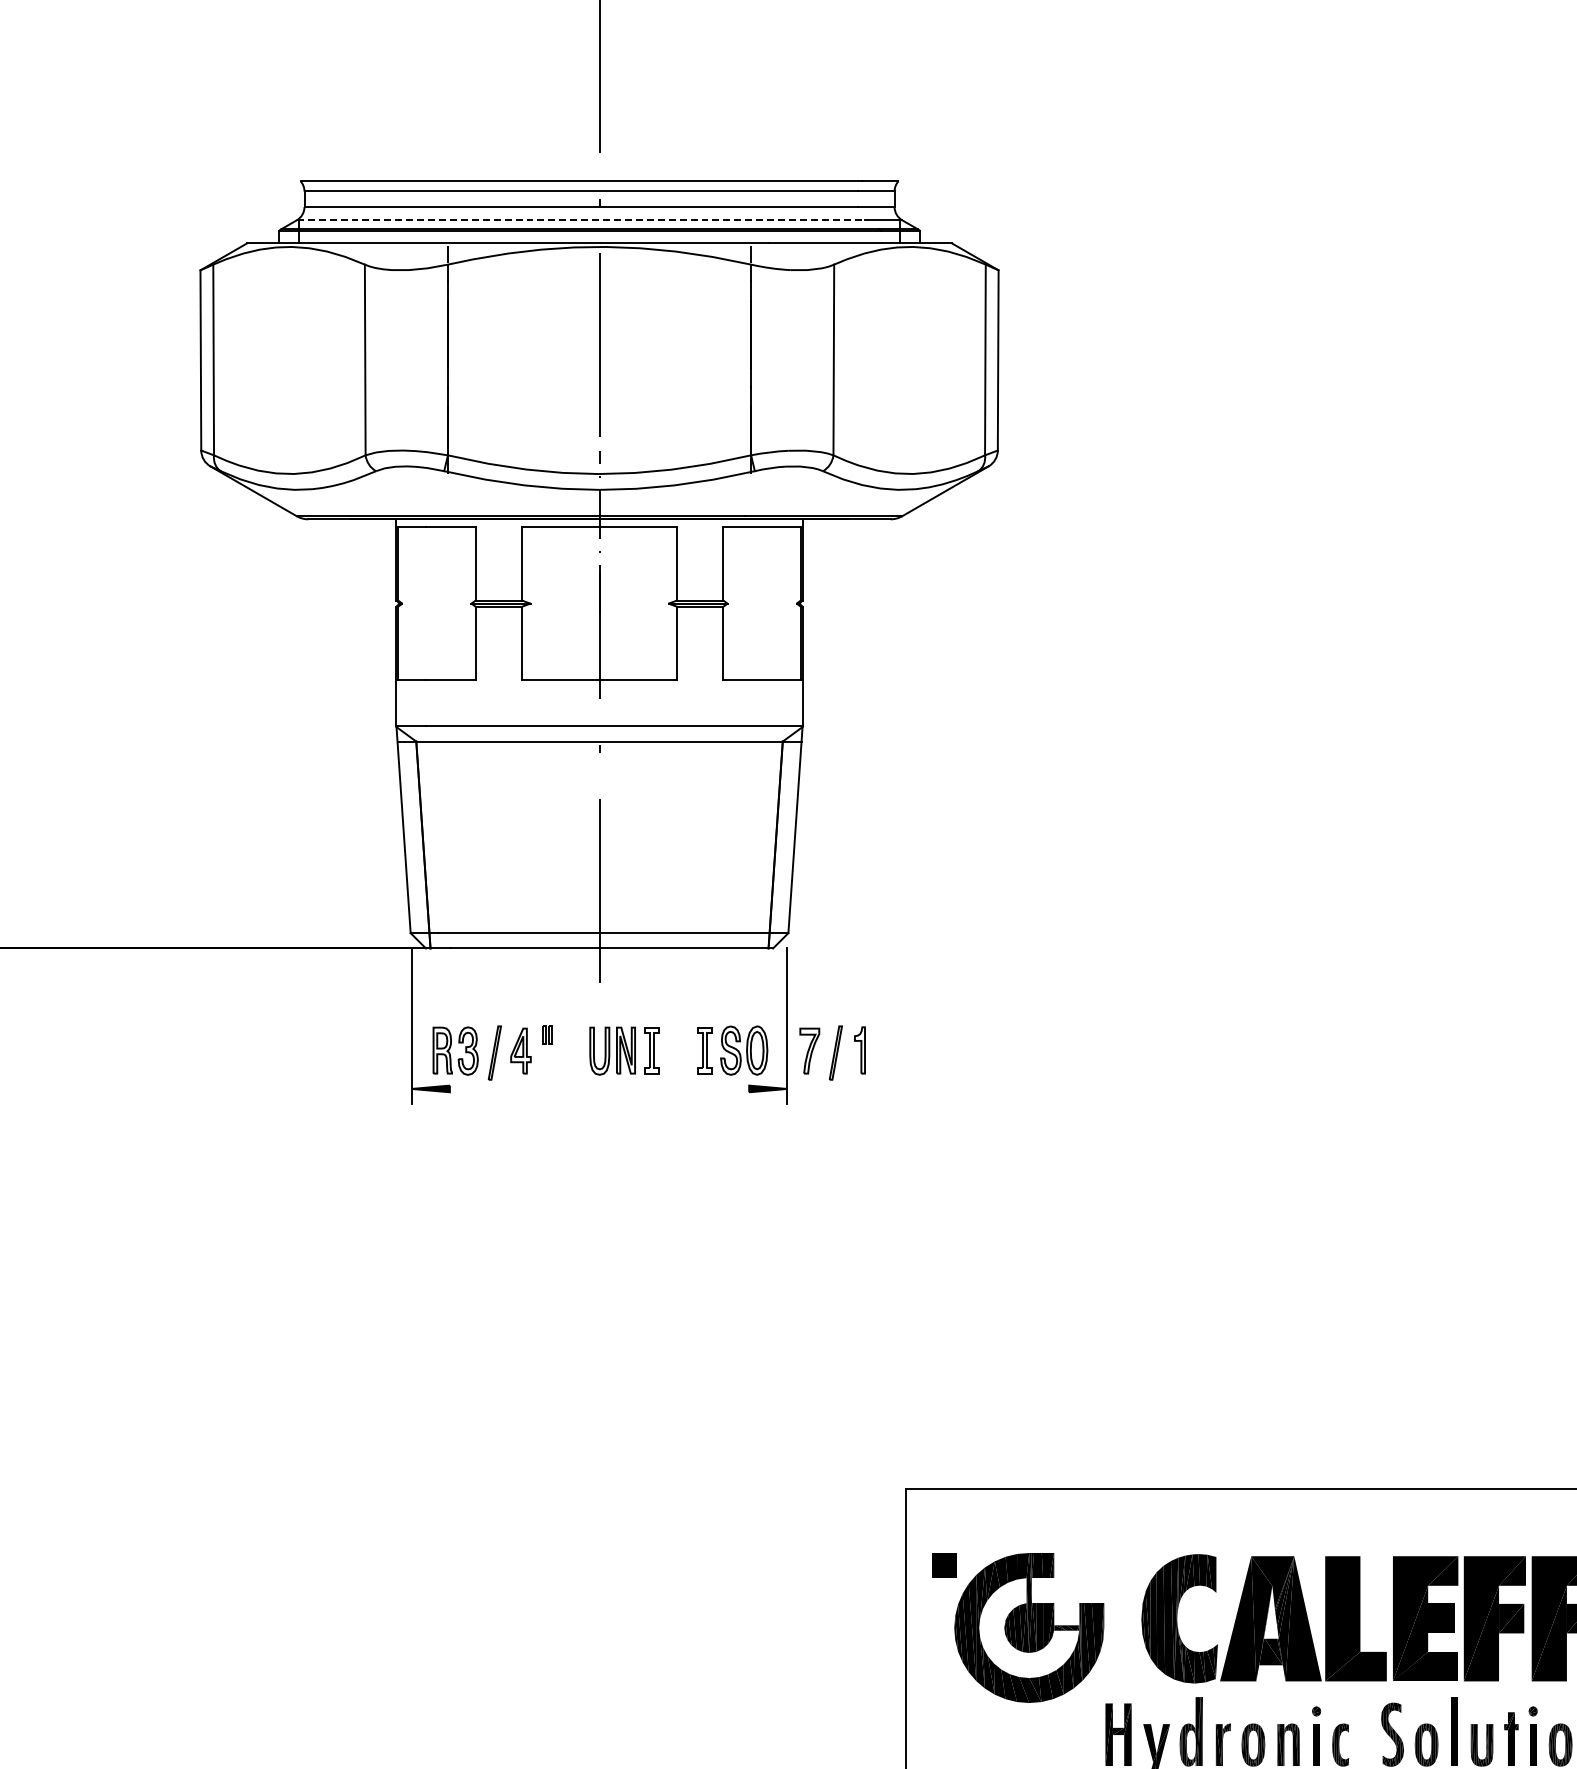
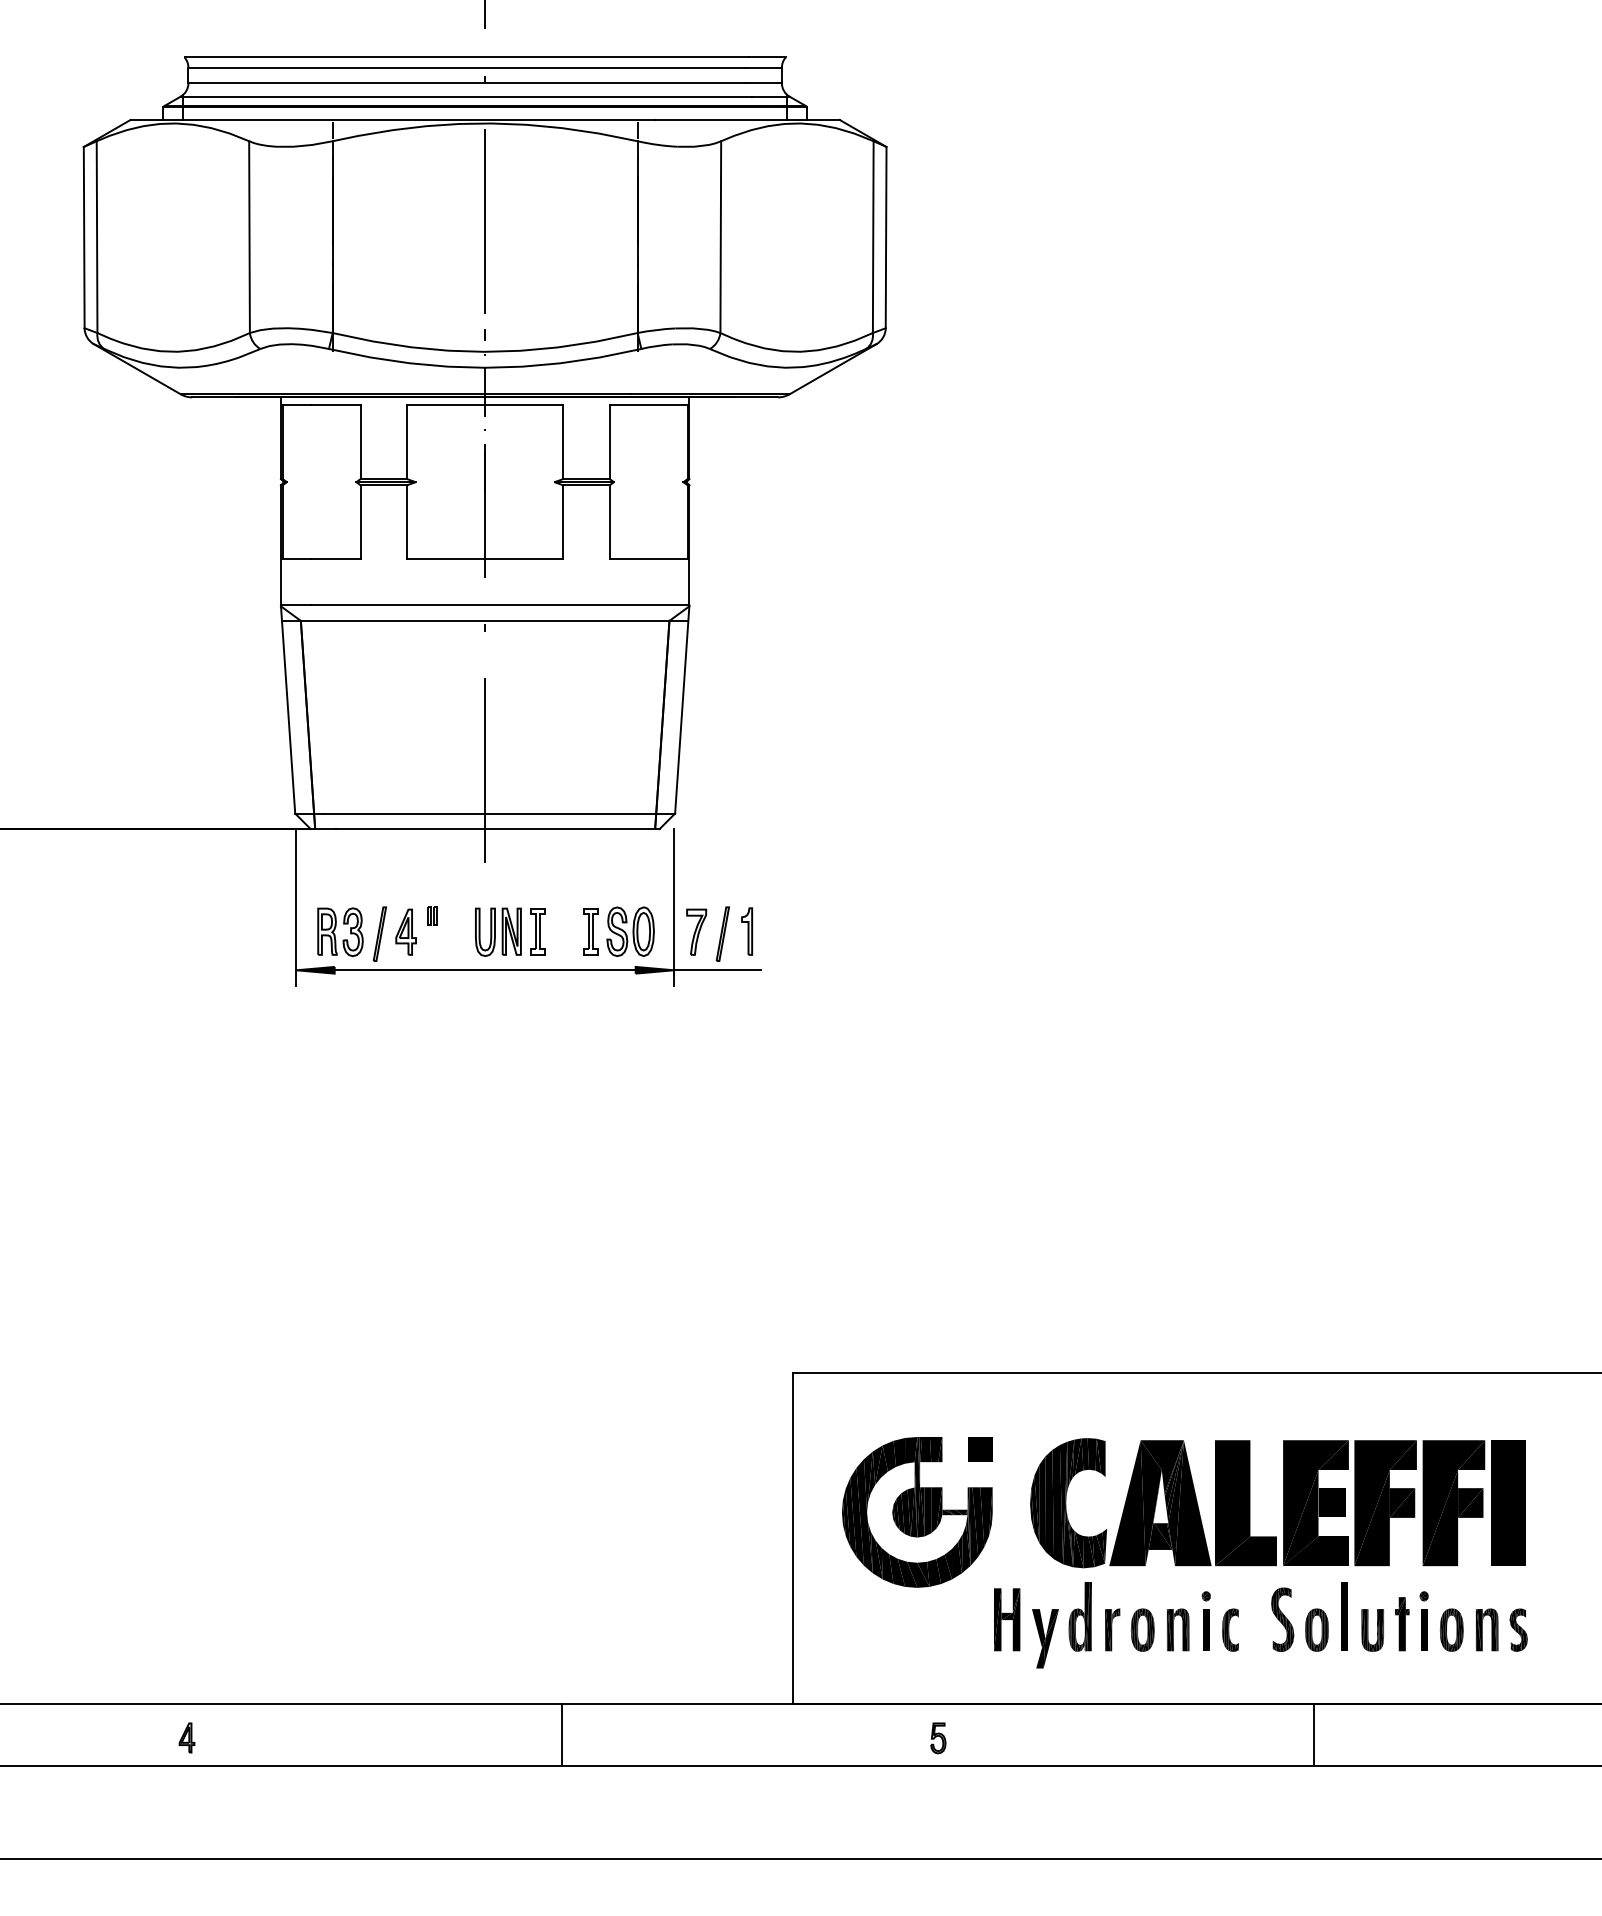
line: (580, 220) -> (466, 96), dashed -> solid
line: (598, 1089) -> (484, 970), added
line: (830, 1089) -> (717, 970), added
part: (944, 1565) -> (980, 1449), moved

